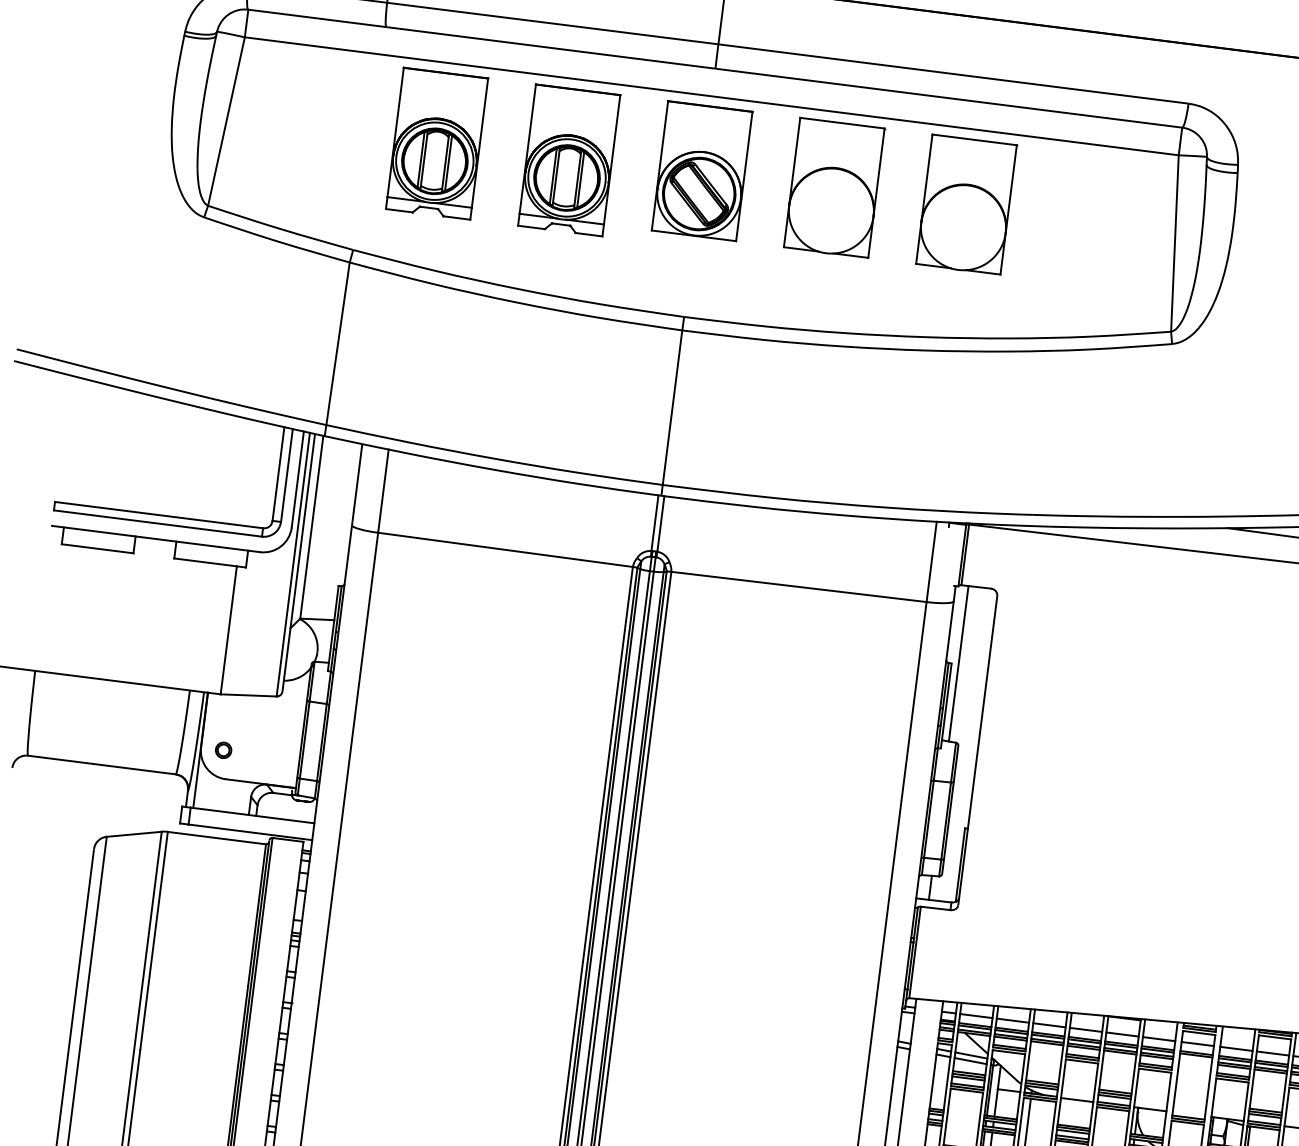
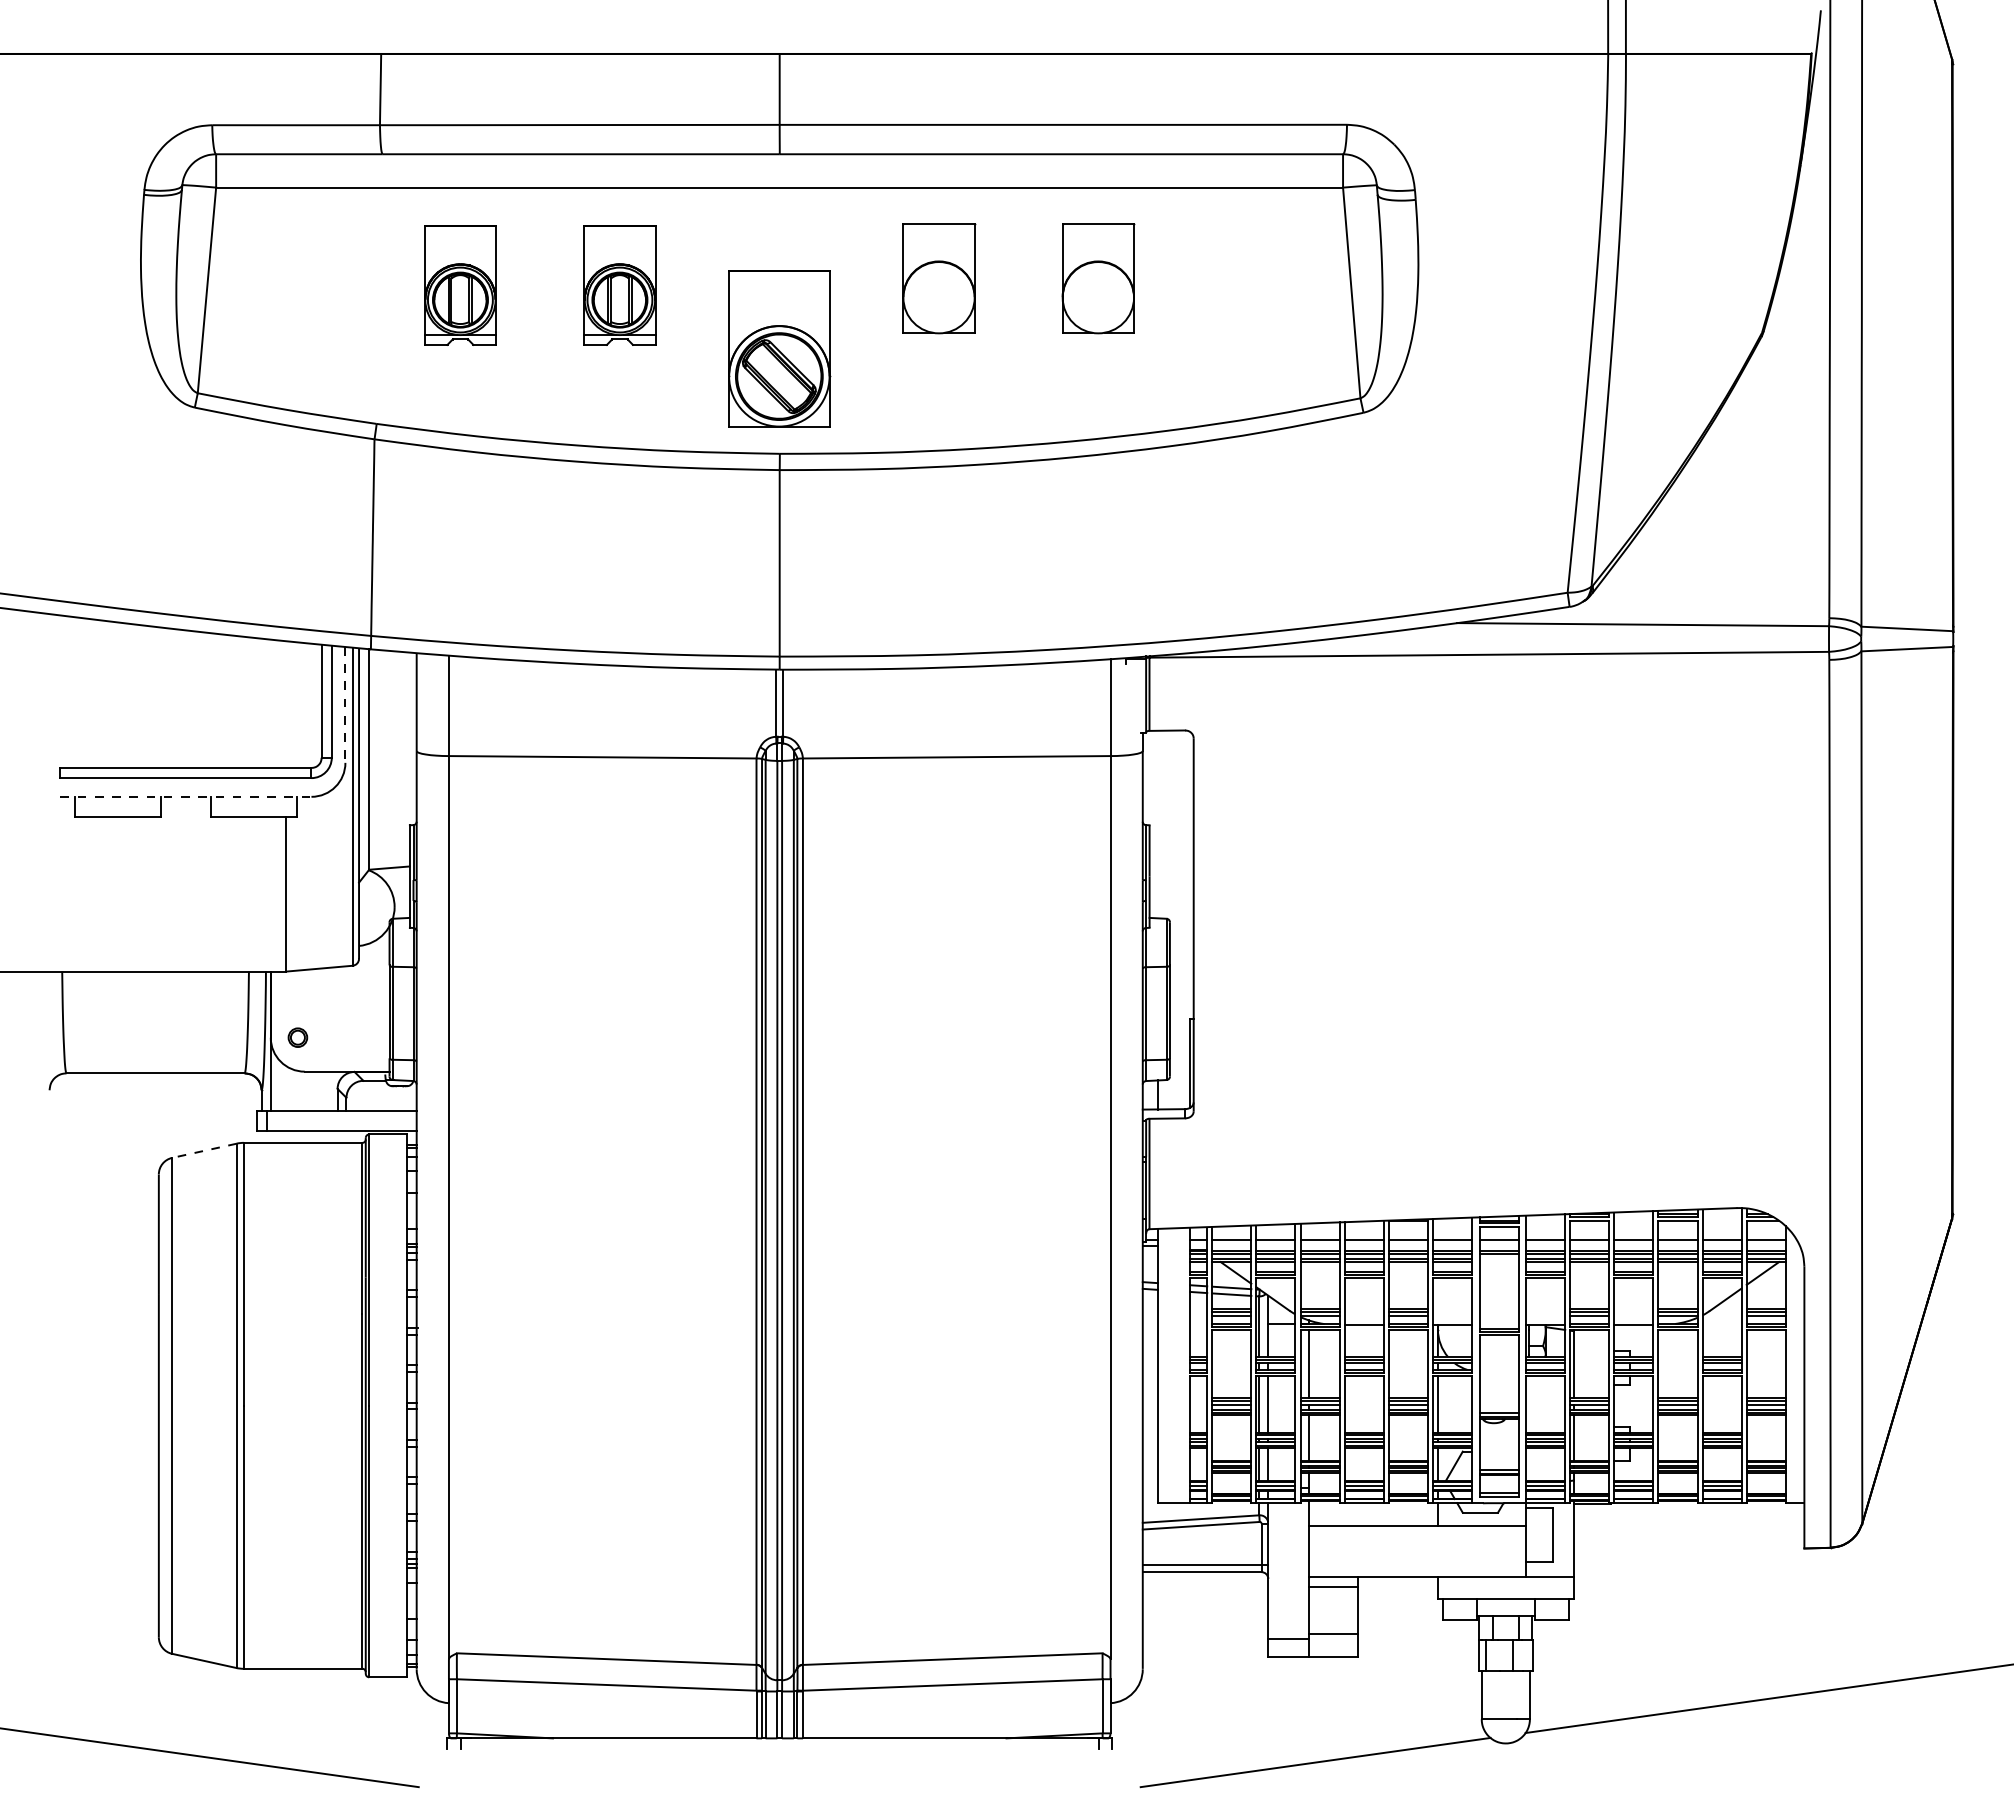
part: (437, 144) -> (460, 285), size x0.7
part: (568, 160) -> (619, 285), size x0.7
part: (702, 170) -> (779, 348), moved
part: (834, 188) -> (939, 278), size x0.7
part: (966, 205) -> (1098, 278), size x0.7
line: (297, 479) -> (345, 704), solid -> dashed
line: (155, 538) -> (185, 796), solid -> dashed
line: (959, 663) -> (1158, 824), removed
line: (133, 833) -> (203, 1150), solid -> dashed

